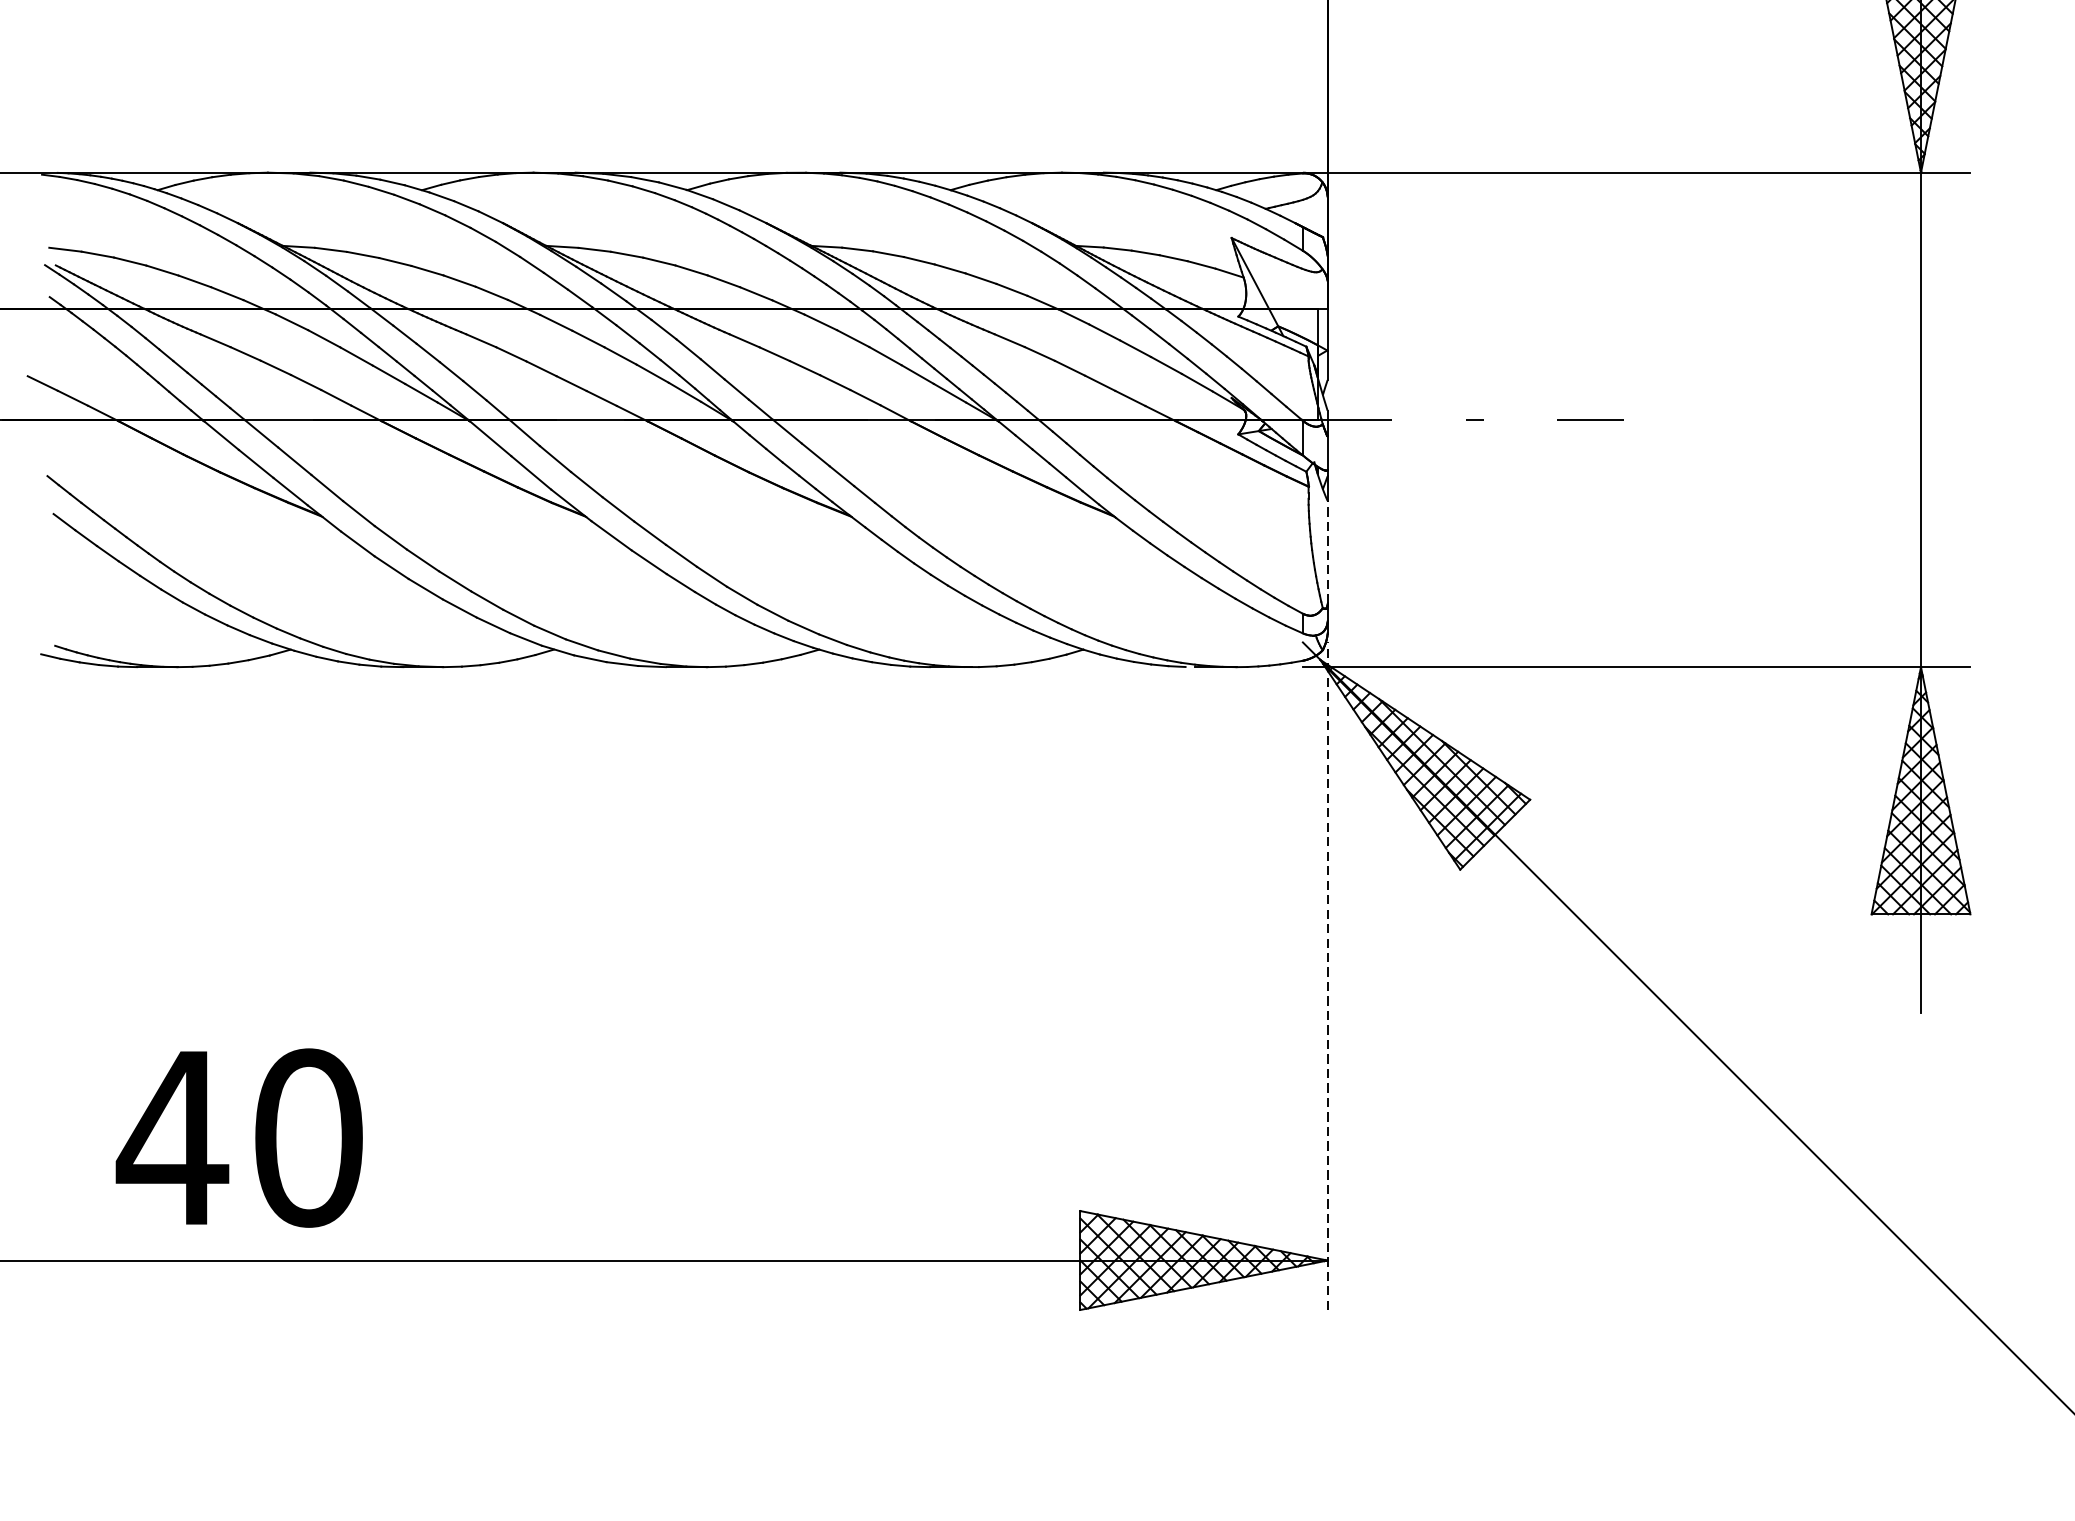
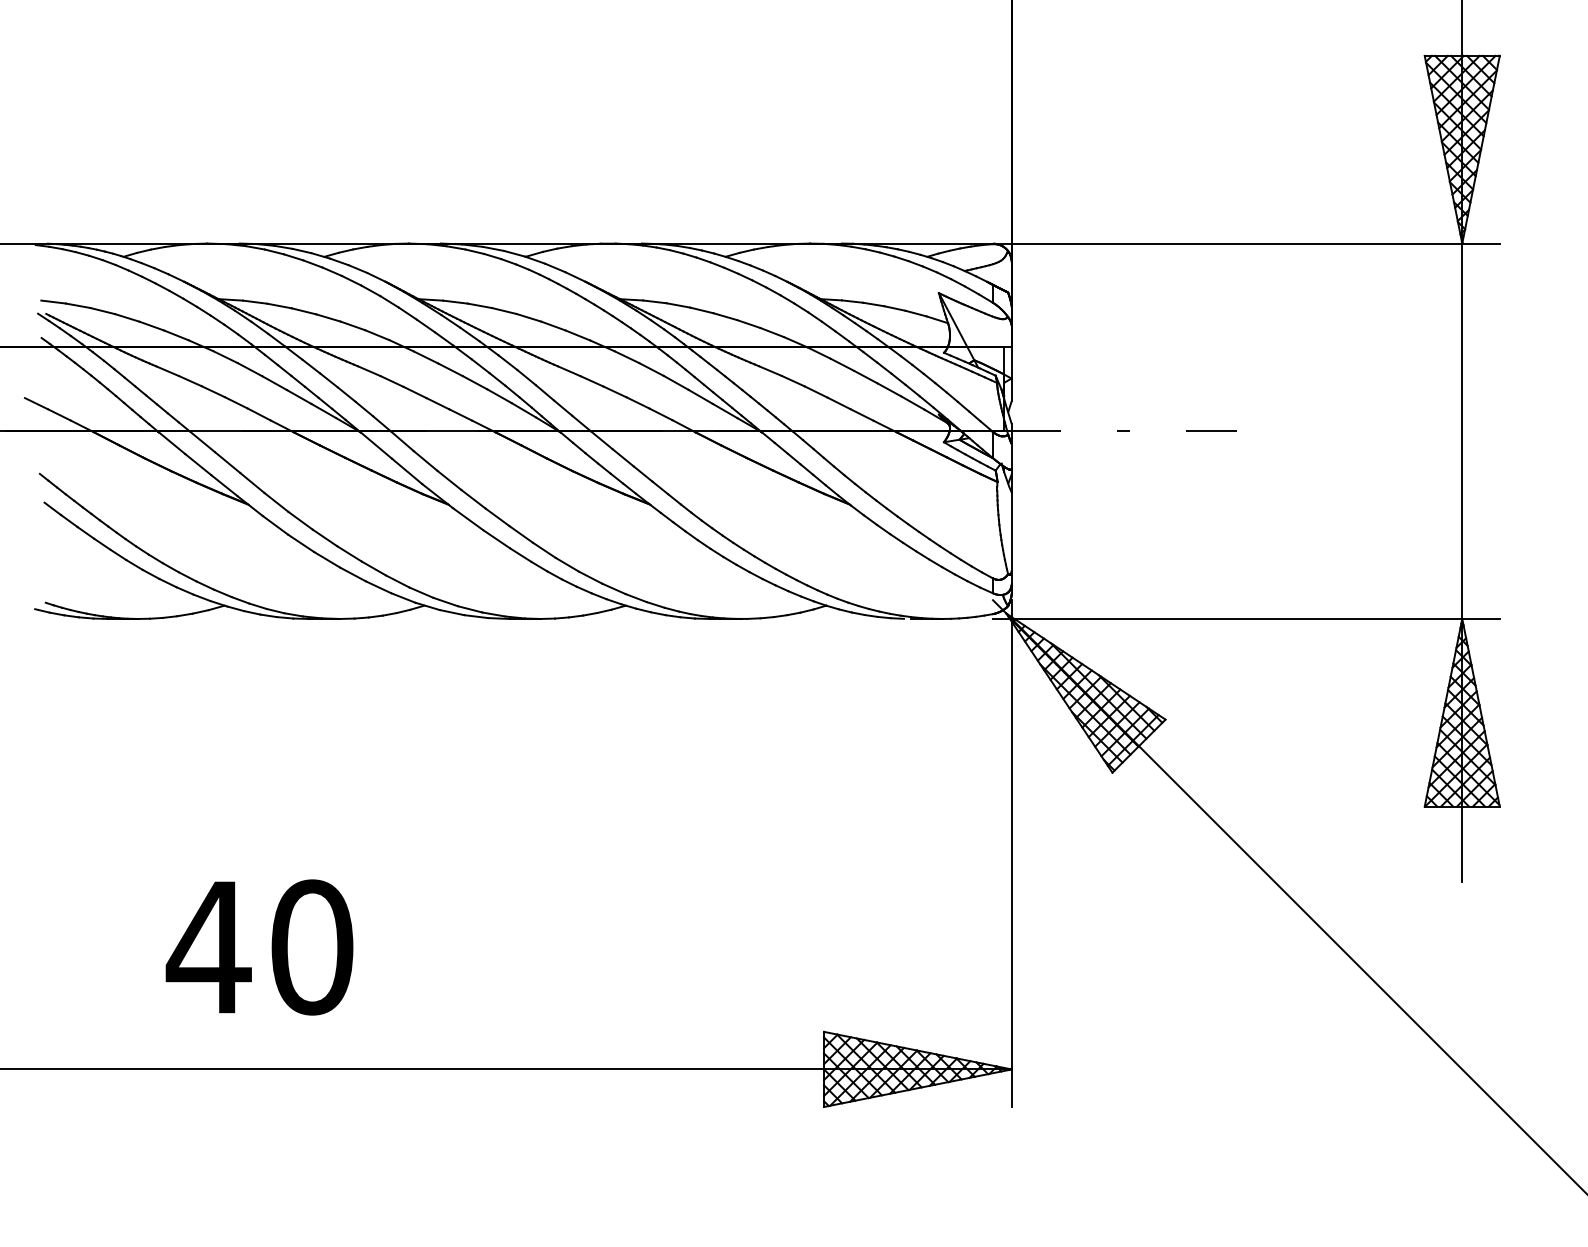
line: (1327, 551) -> (1011, 531), dashed -> solid
line: (1327, 976) -> (1011, 853), dashed -> solid
text: (239, 1138) -> (259, 947), moved

